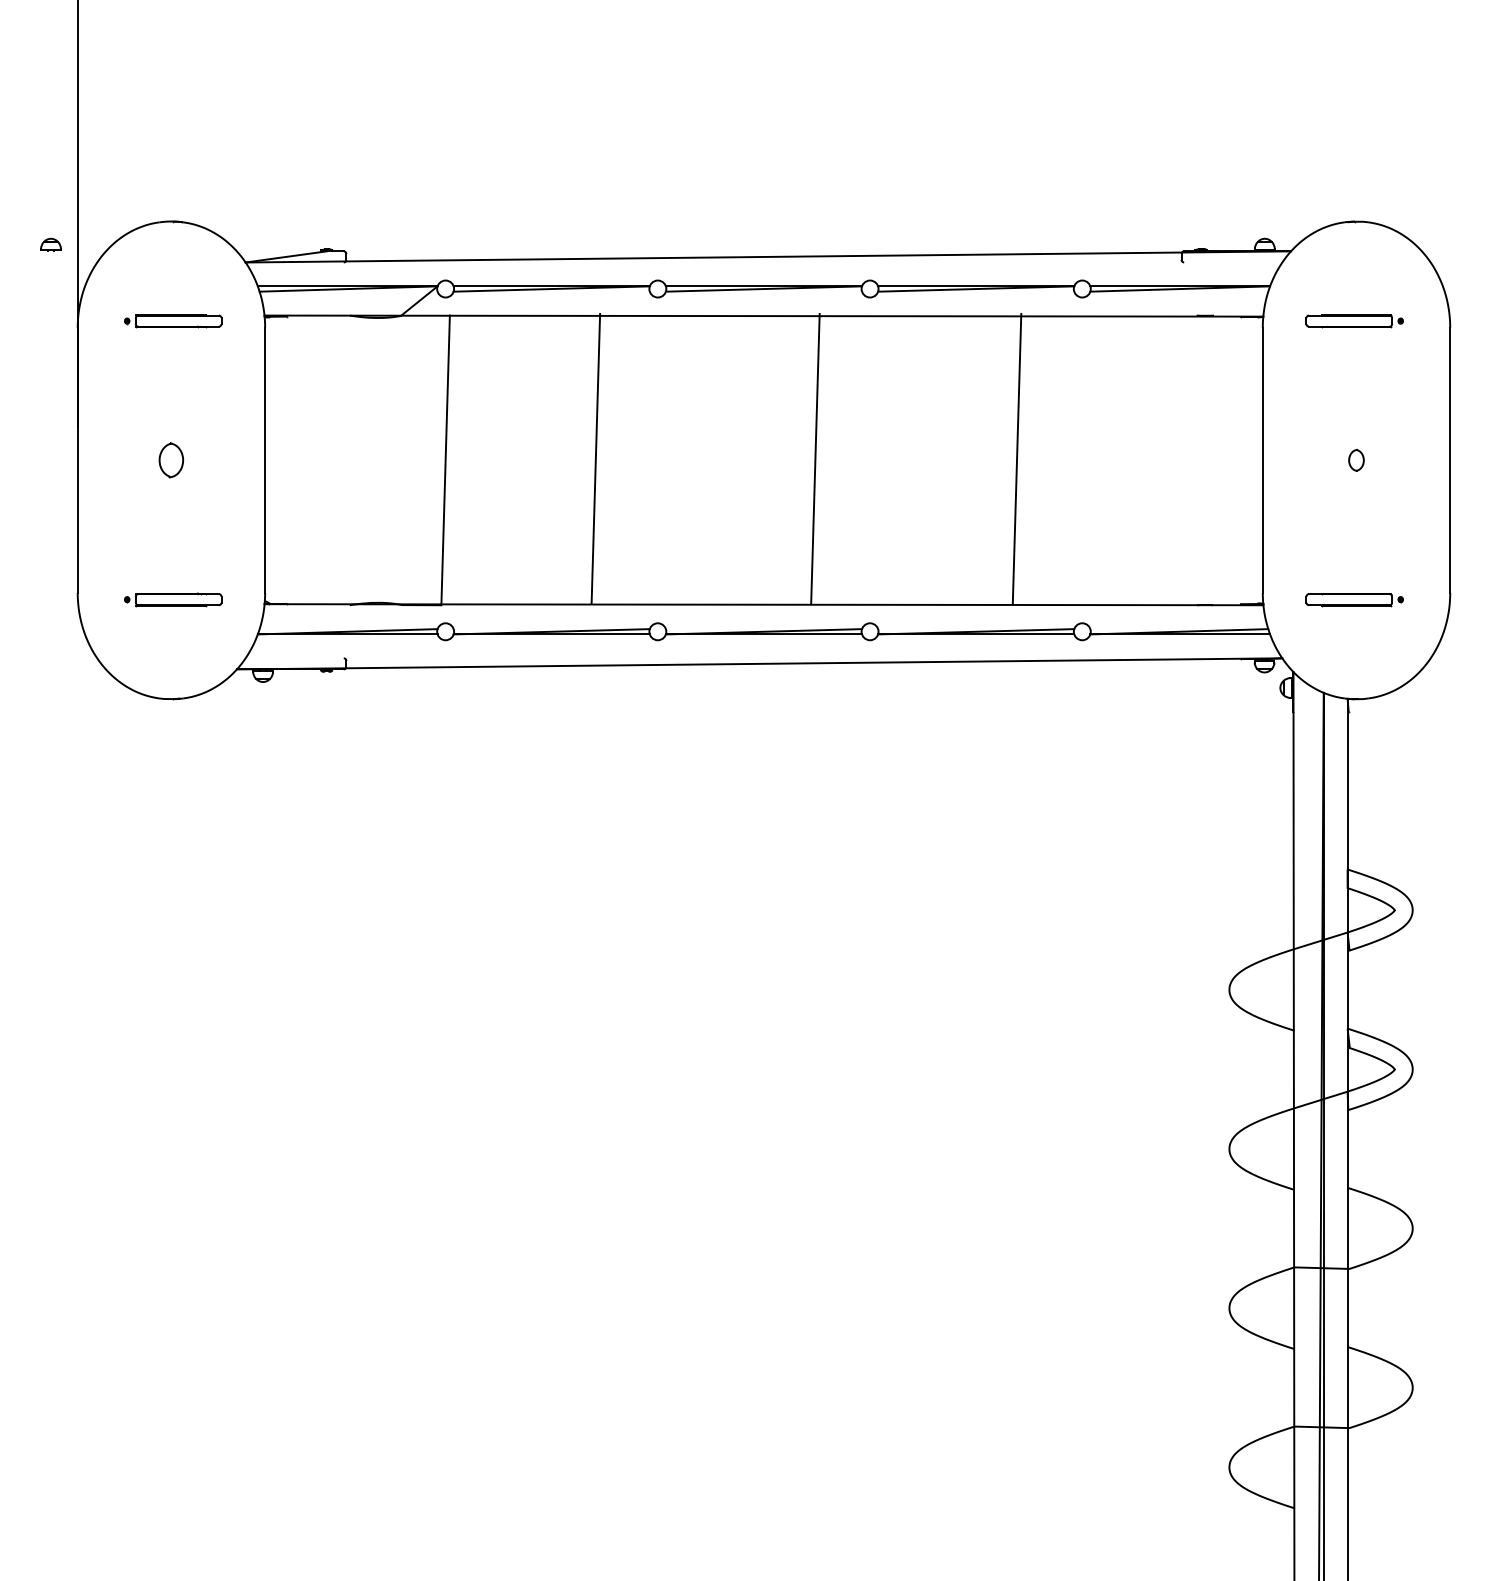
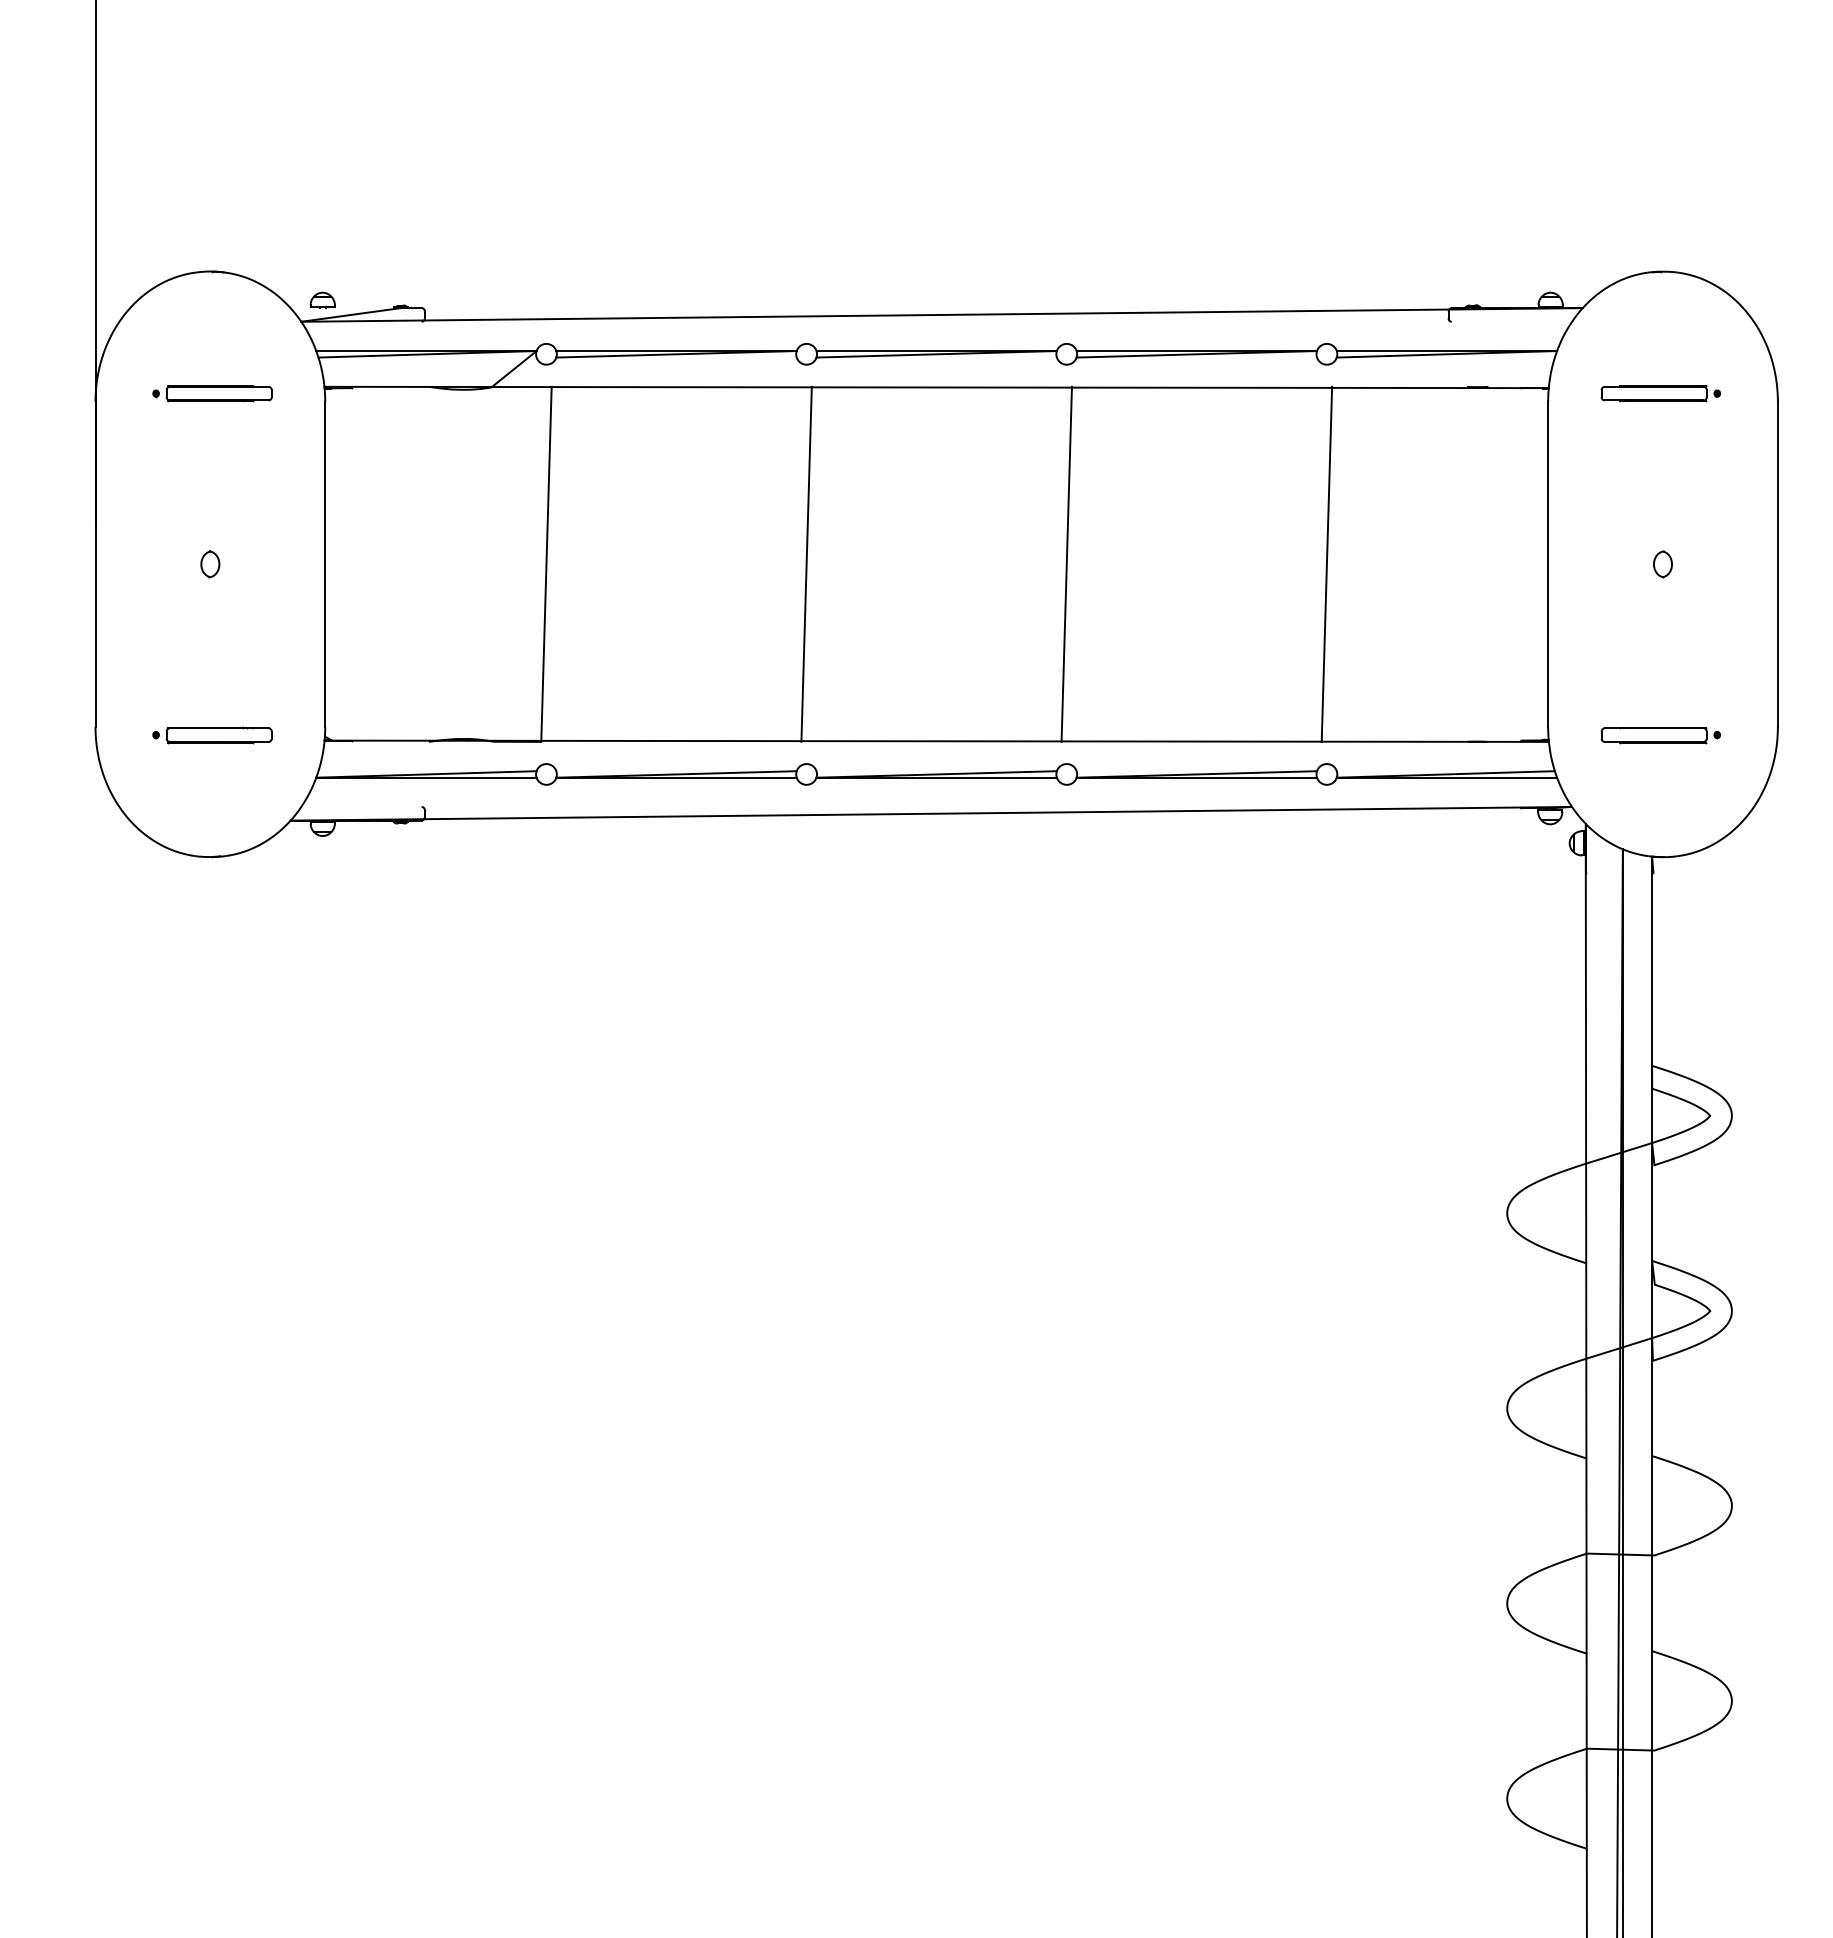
part: (50, 244) -> (322, 299), moved
line: (595, 458) -> (806, 563), moved
line: (815, 458) -> (1066, 563), moved
line: (1016, 458) -> (1326, 563), moved
part: (171, 460) -> (210, 564), size x0.62

